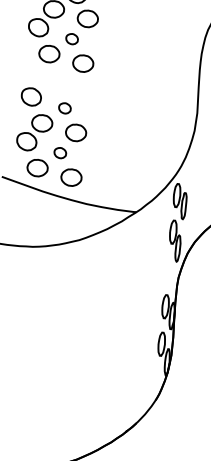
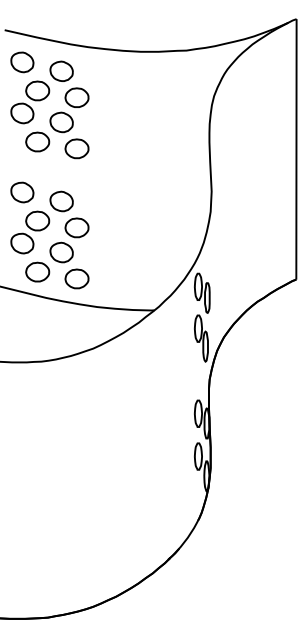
part: (72, 39) -> (61, 122), size x1.67
part: (64, 108) -> (61, 201), size x1.67
part: (60, 153) -> (61, 252), size x1.67

